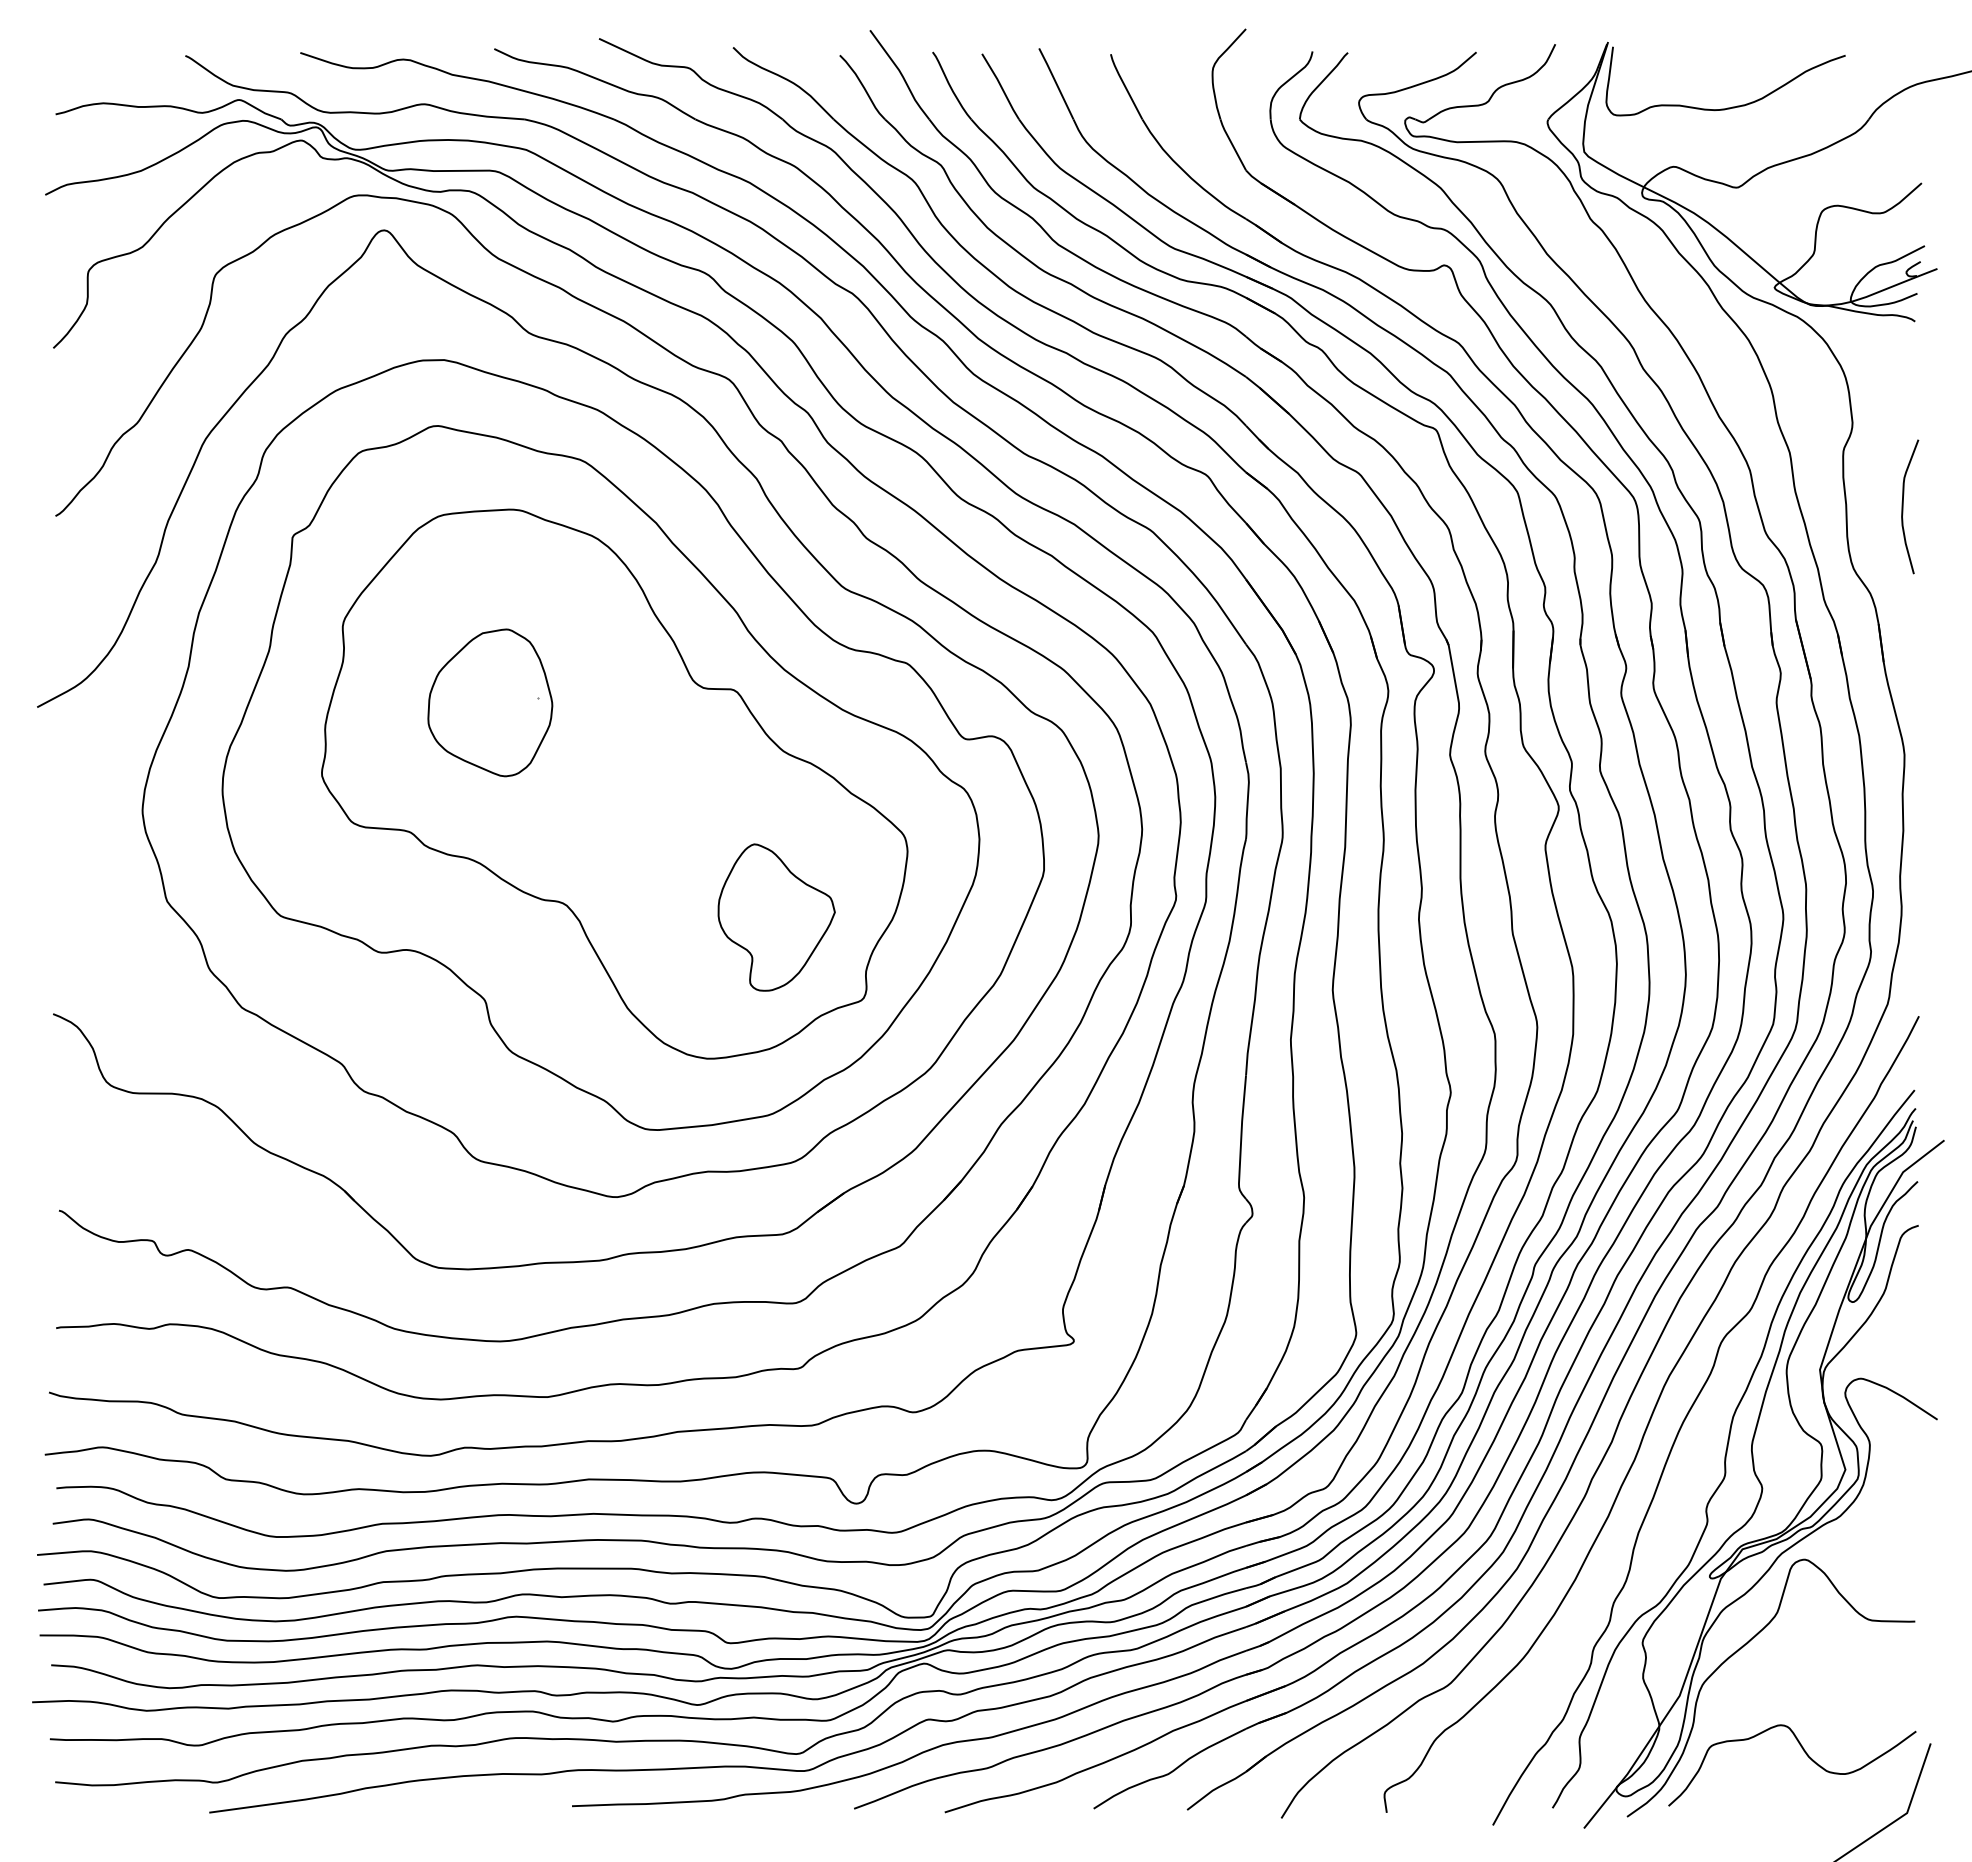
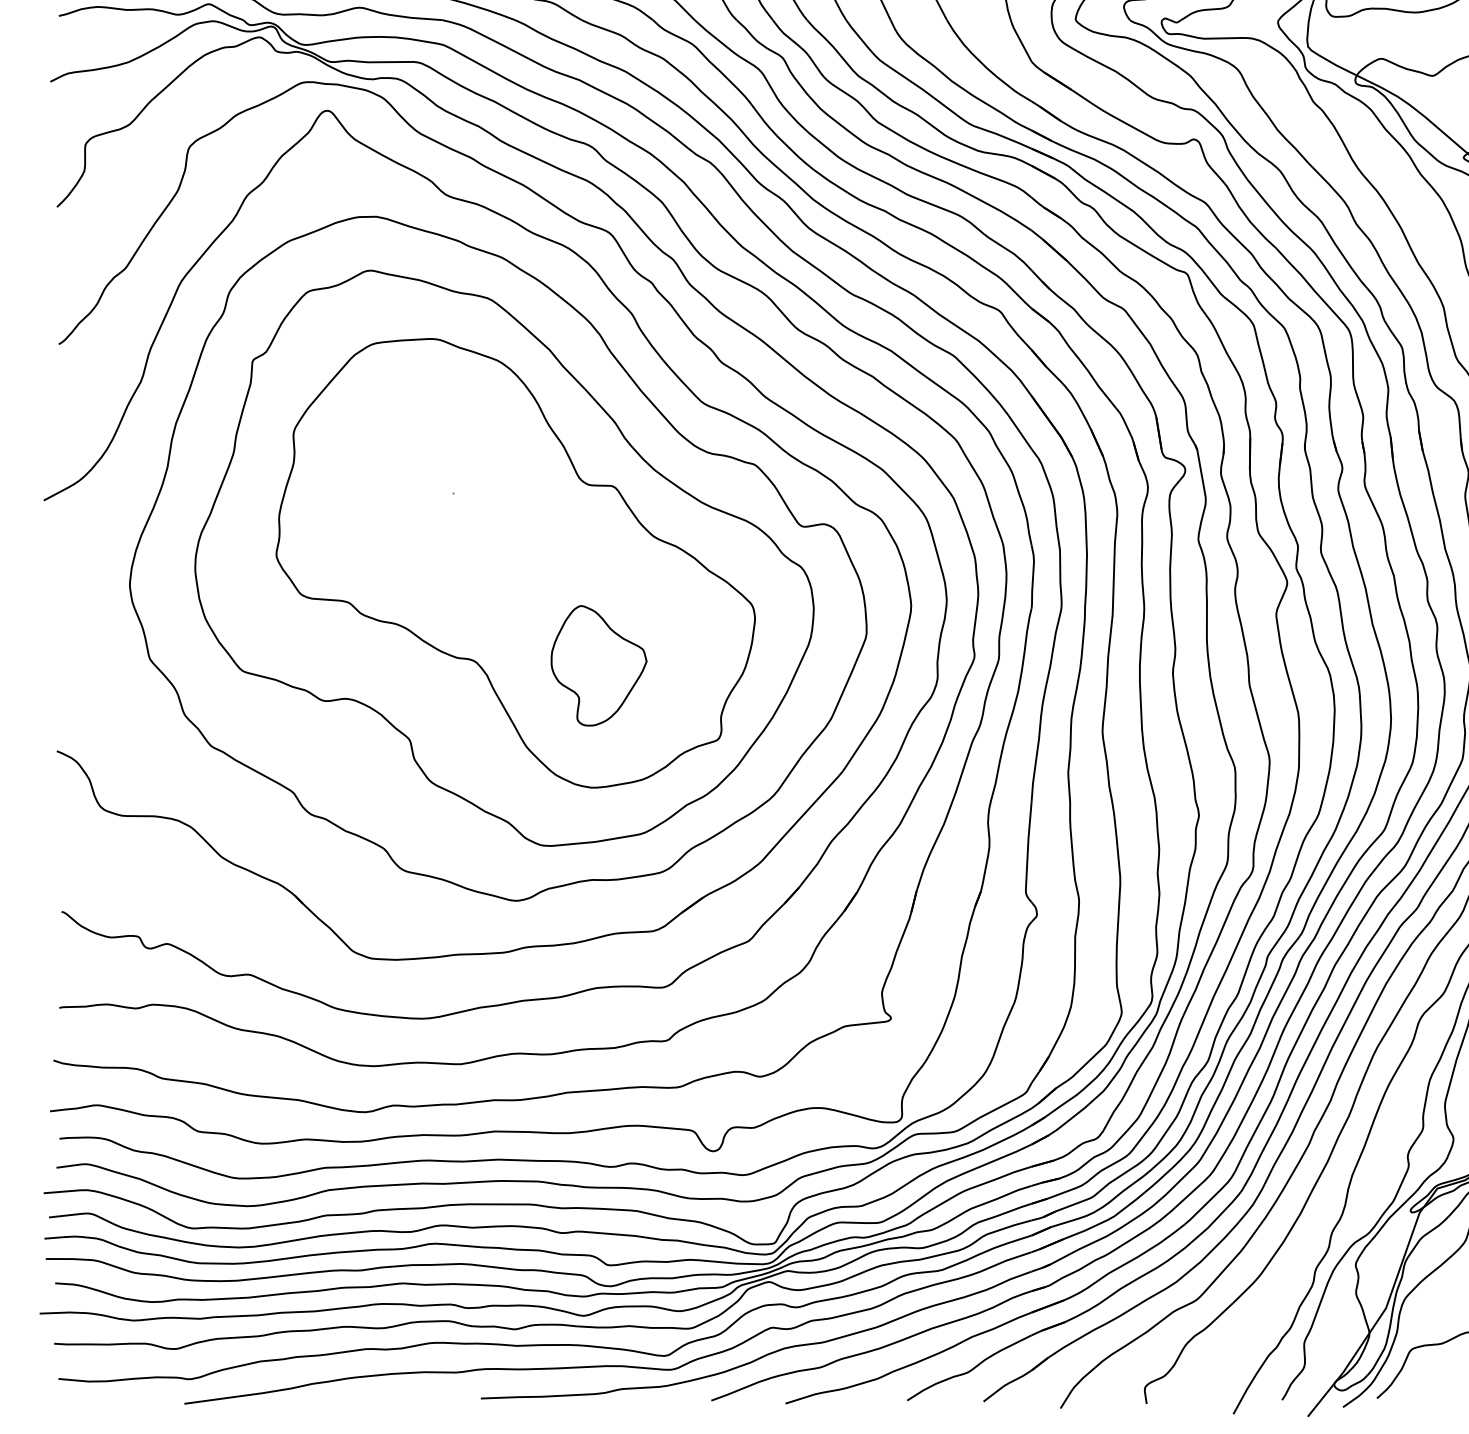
part: (490, 702) -> (414, 496), removed
part: (776, 917) -> (598, 665), moved

